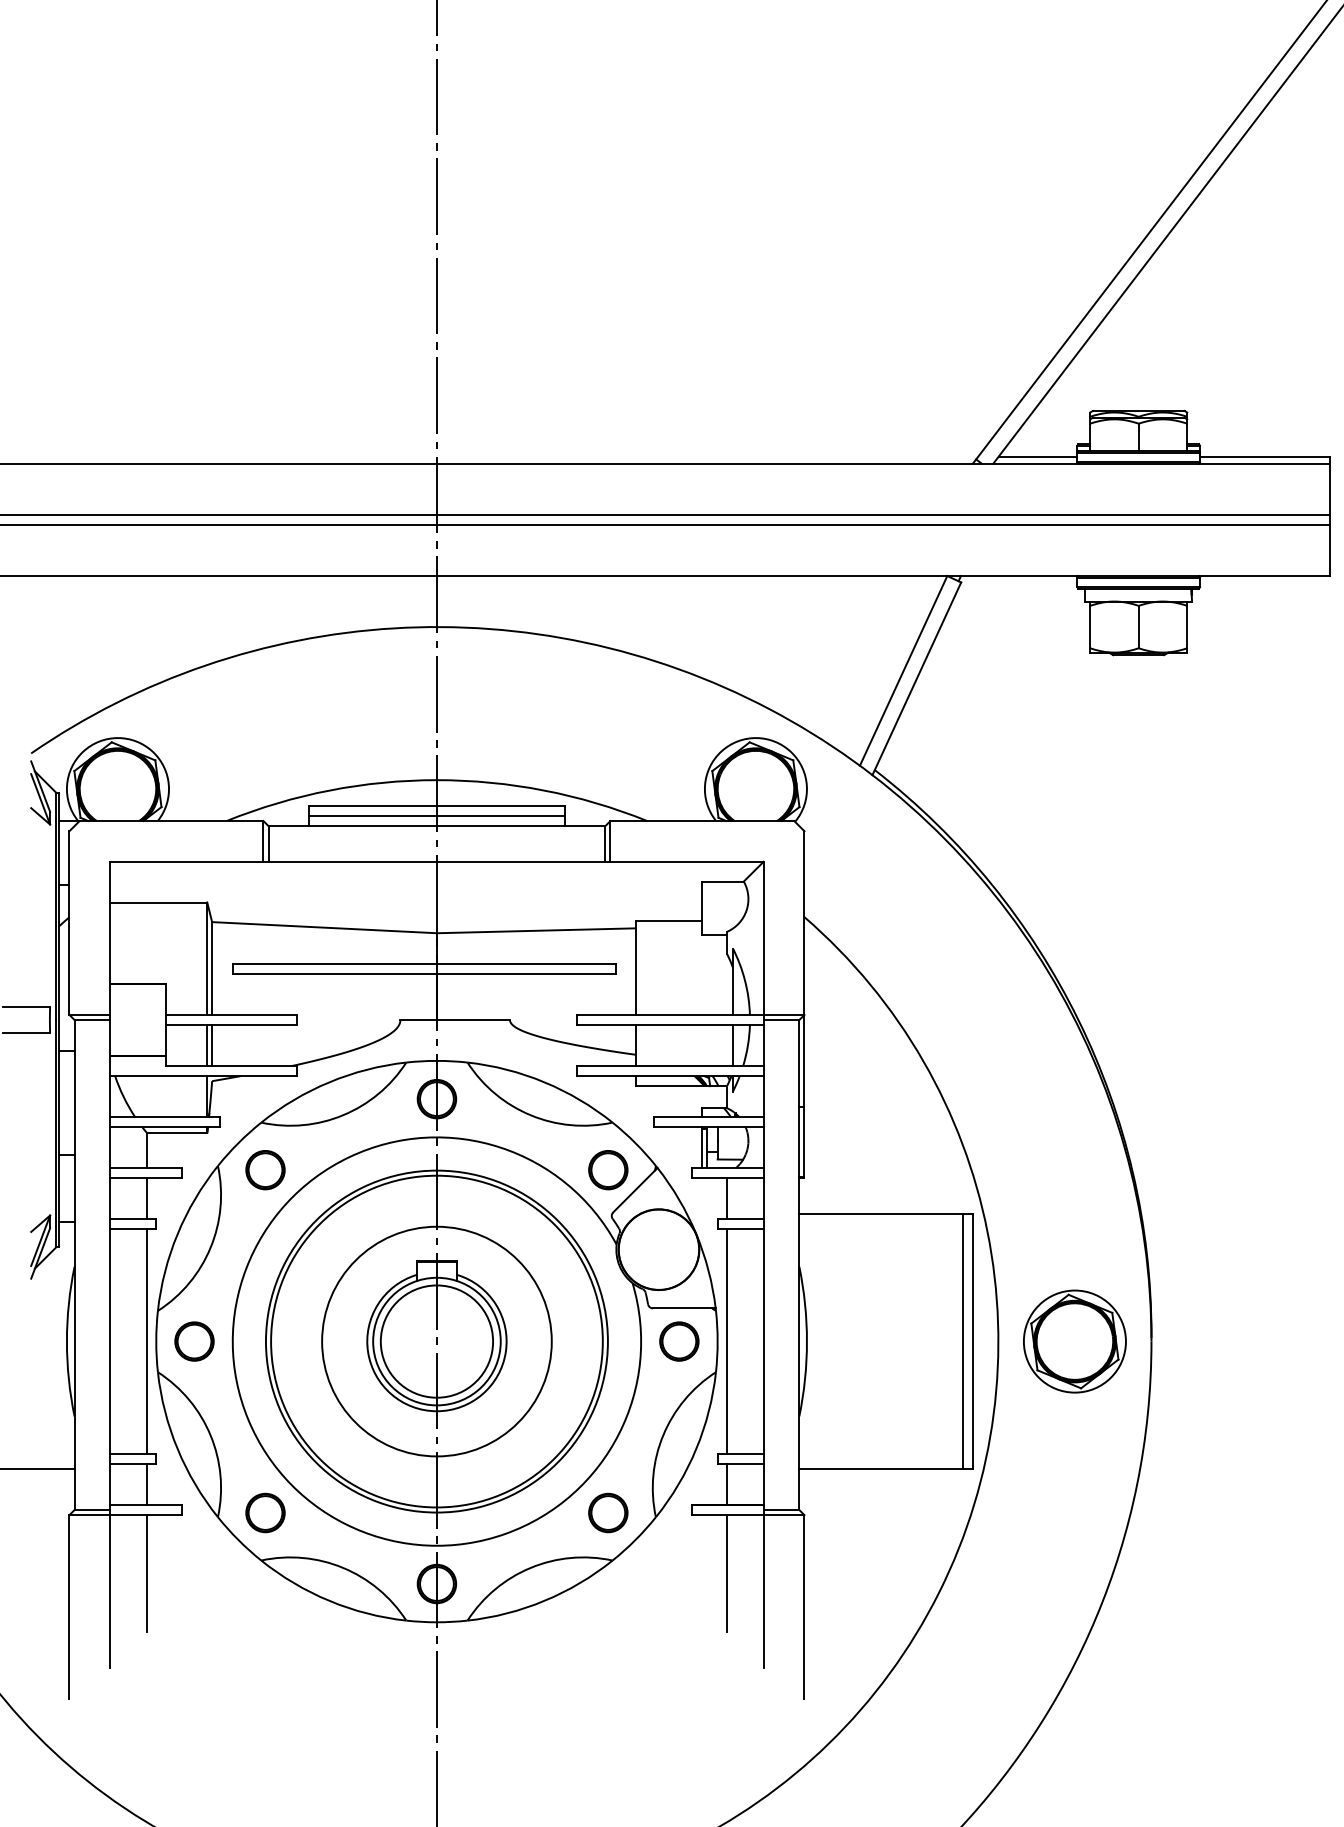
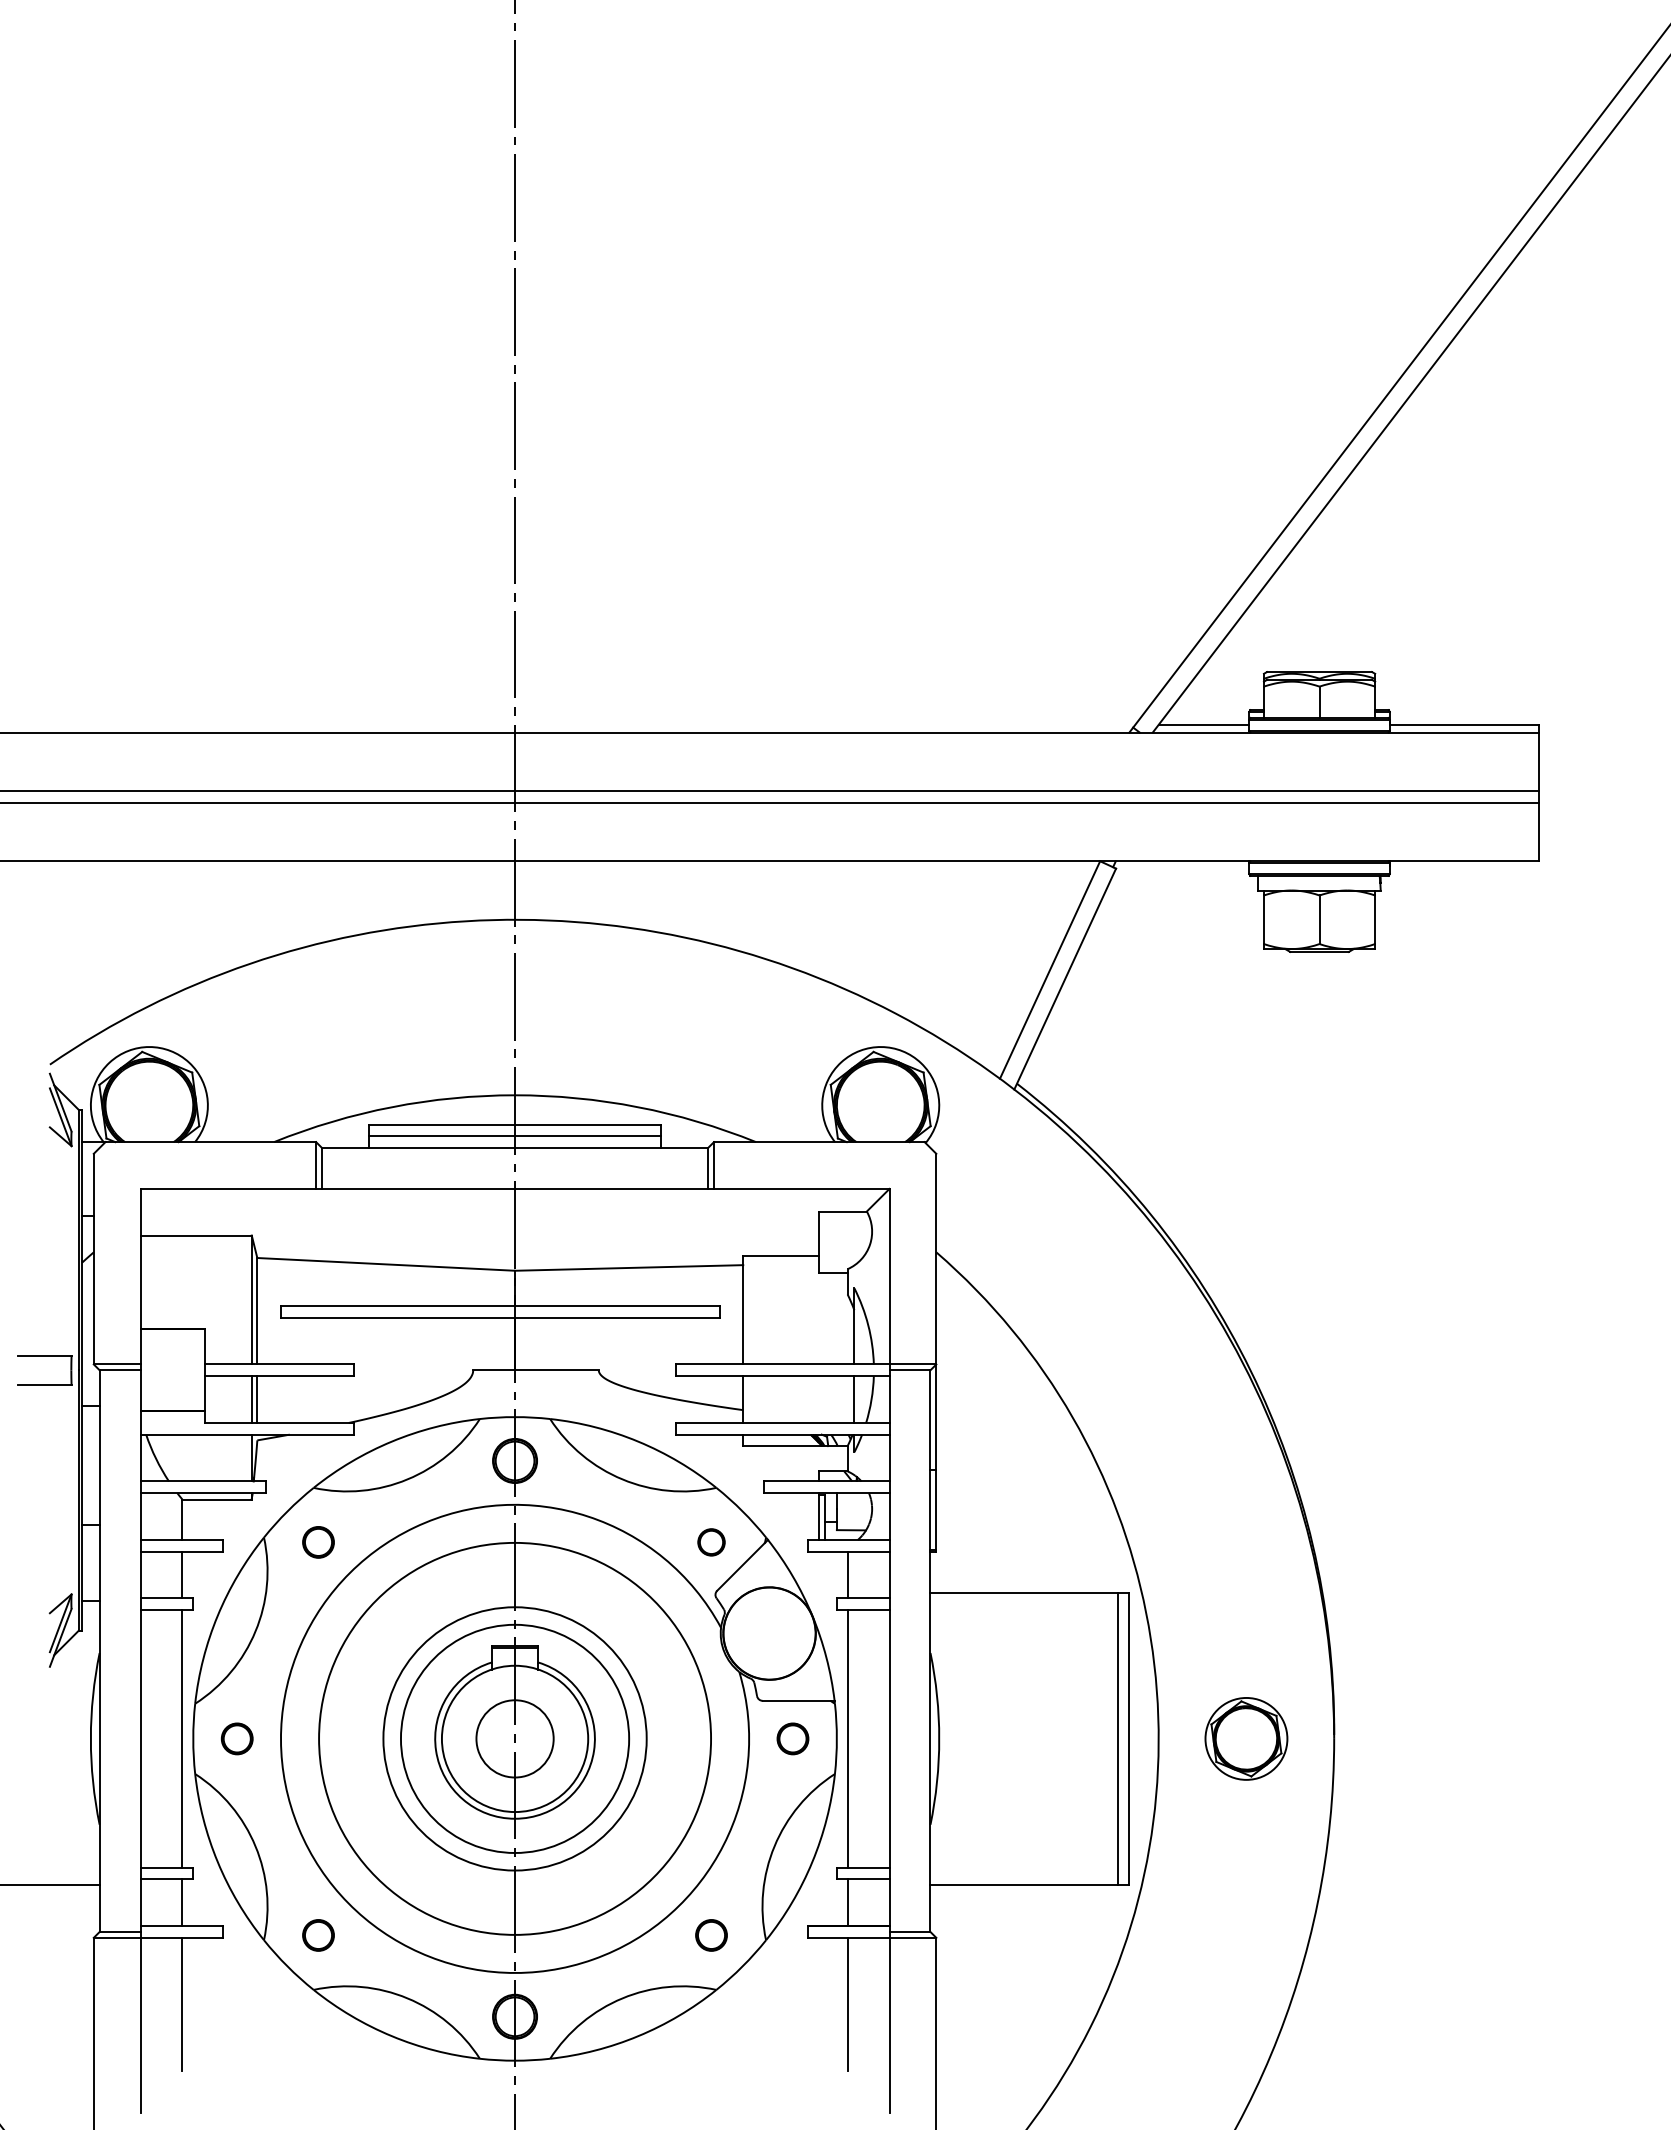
part: (265, 1170) -> (318, 1542), size x0.7
part: (608, 1170) -> (711, 1542), size x0.6
part: (194, 1341) -> (237, 1738), size x0.7
circle: (436, 1341) -> (514, 1738), size x0.6
circle: (436, 1341) -> (514, 1738), size x0.6
part: (678, 1341) -> (792, 1738), size x0.7
part: (1074, 1341) -> (1246, 1738), size x0.7
part: (265, 1513) -> (318, 1935), size x0.7
part: (608, 1513) -> (711, 1935), size x0.7

